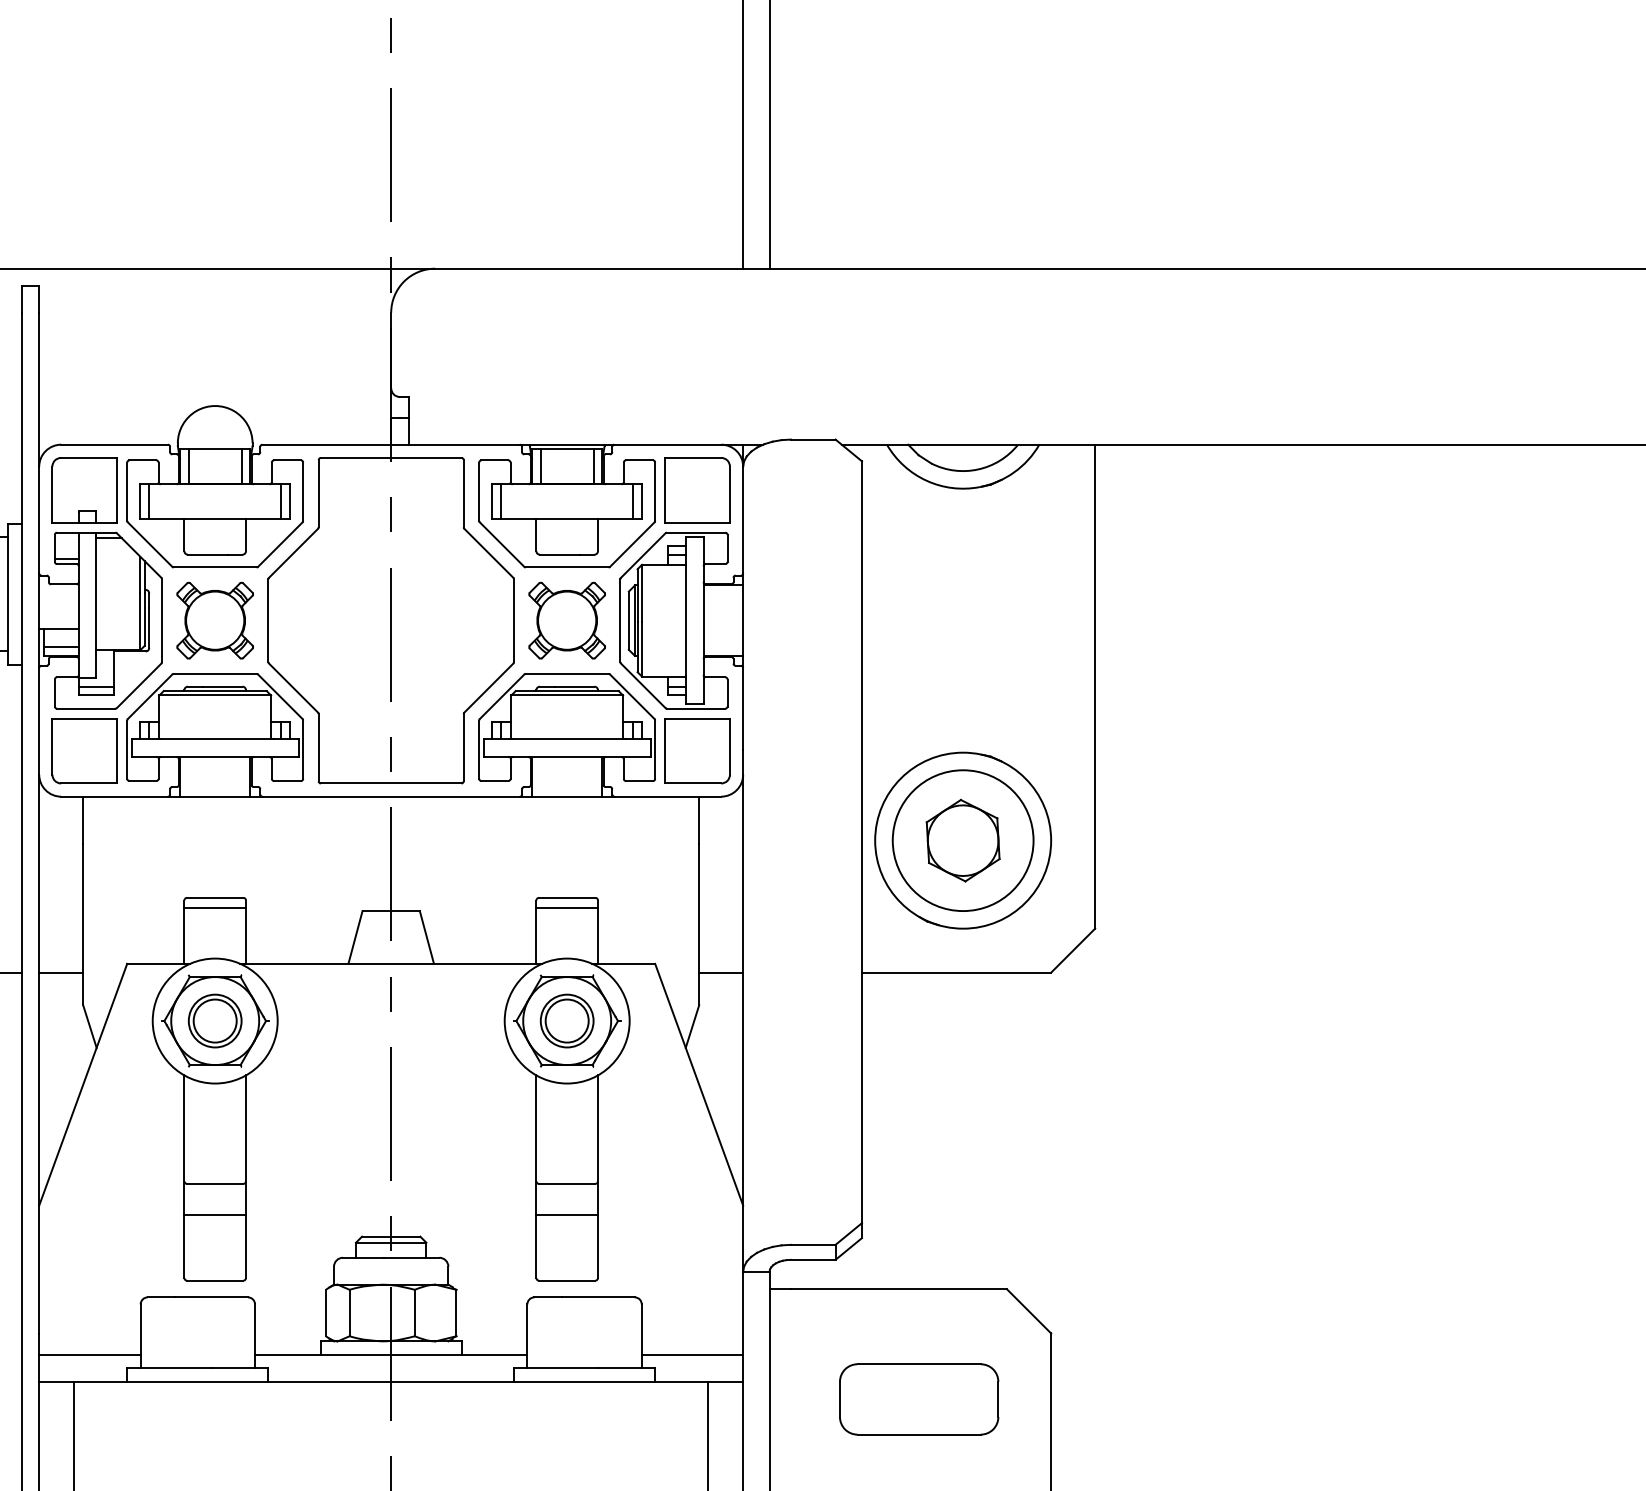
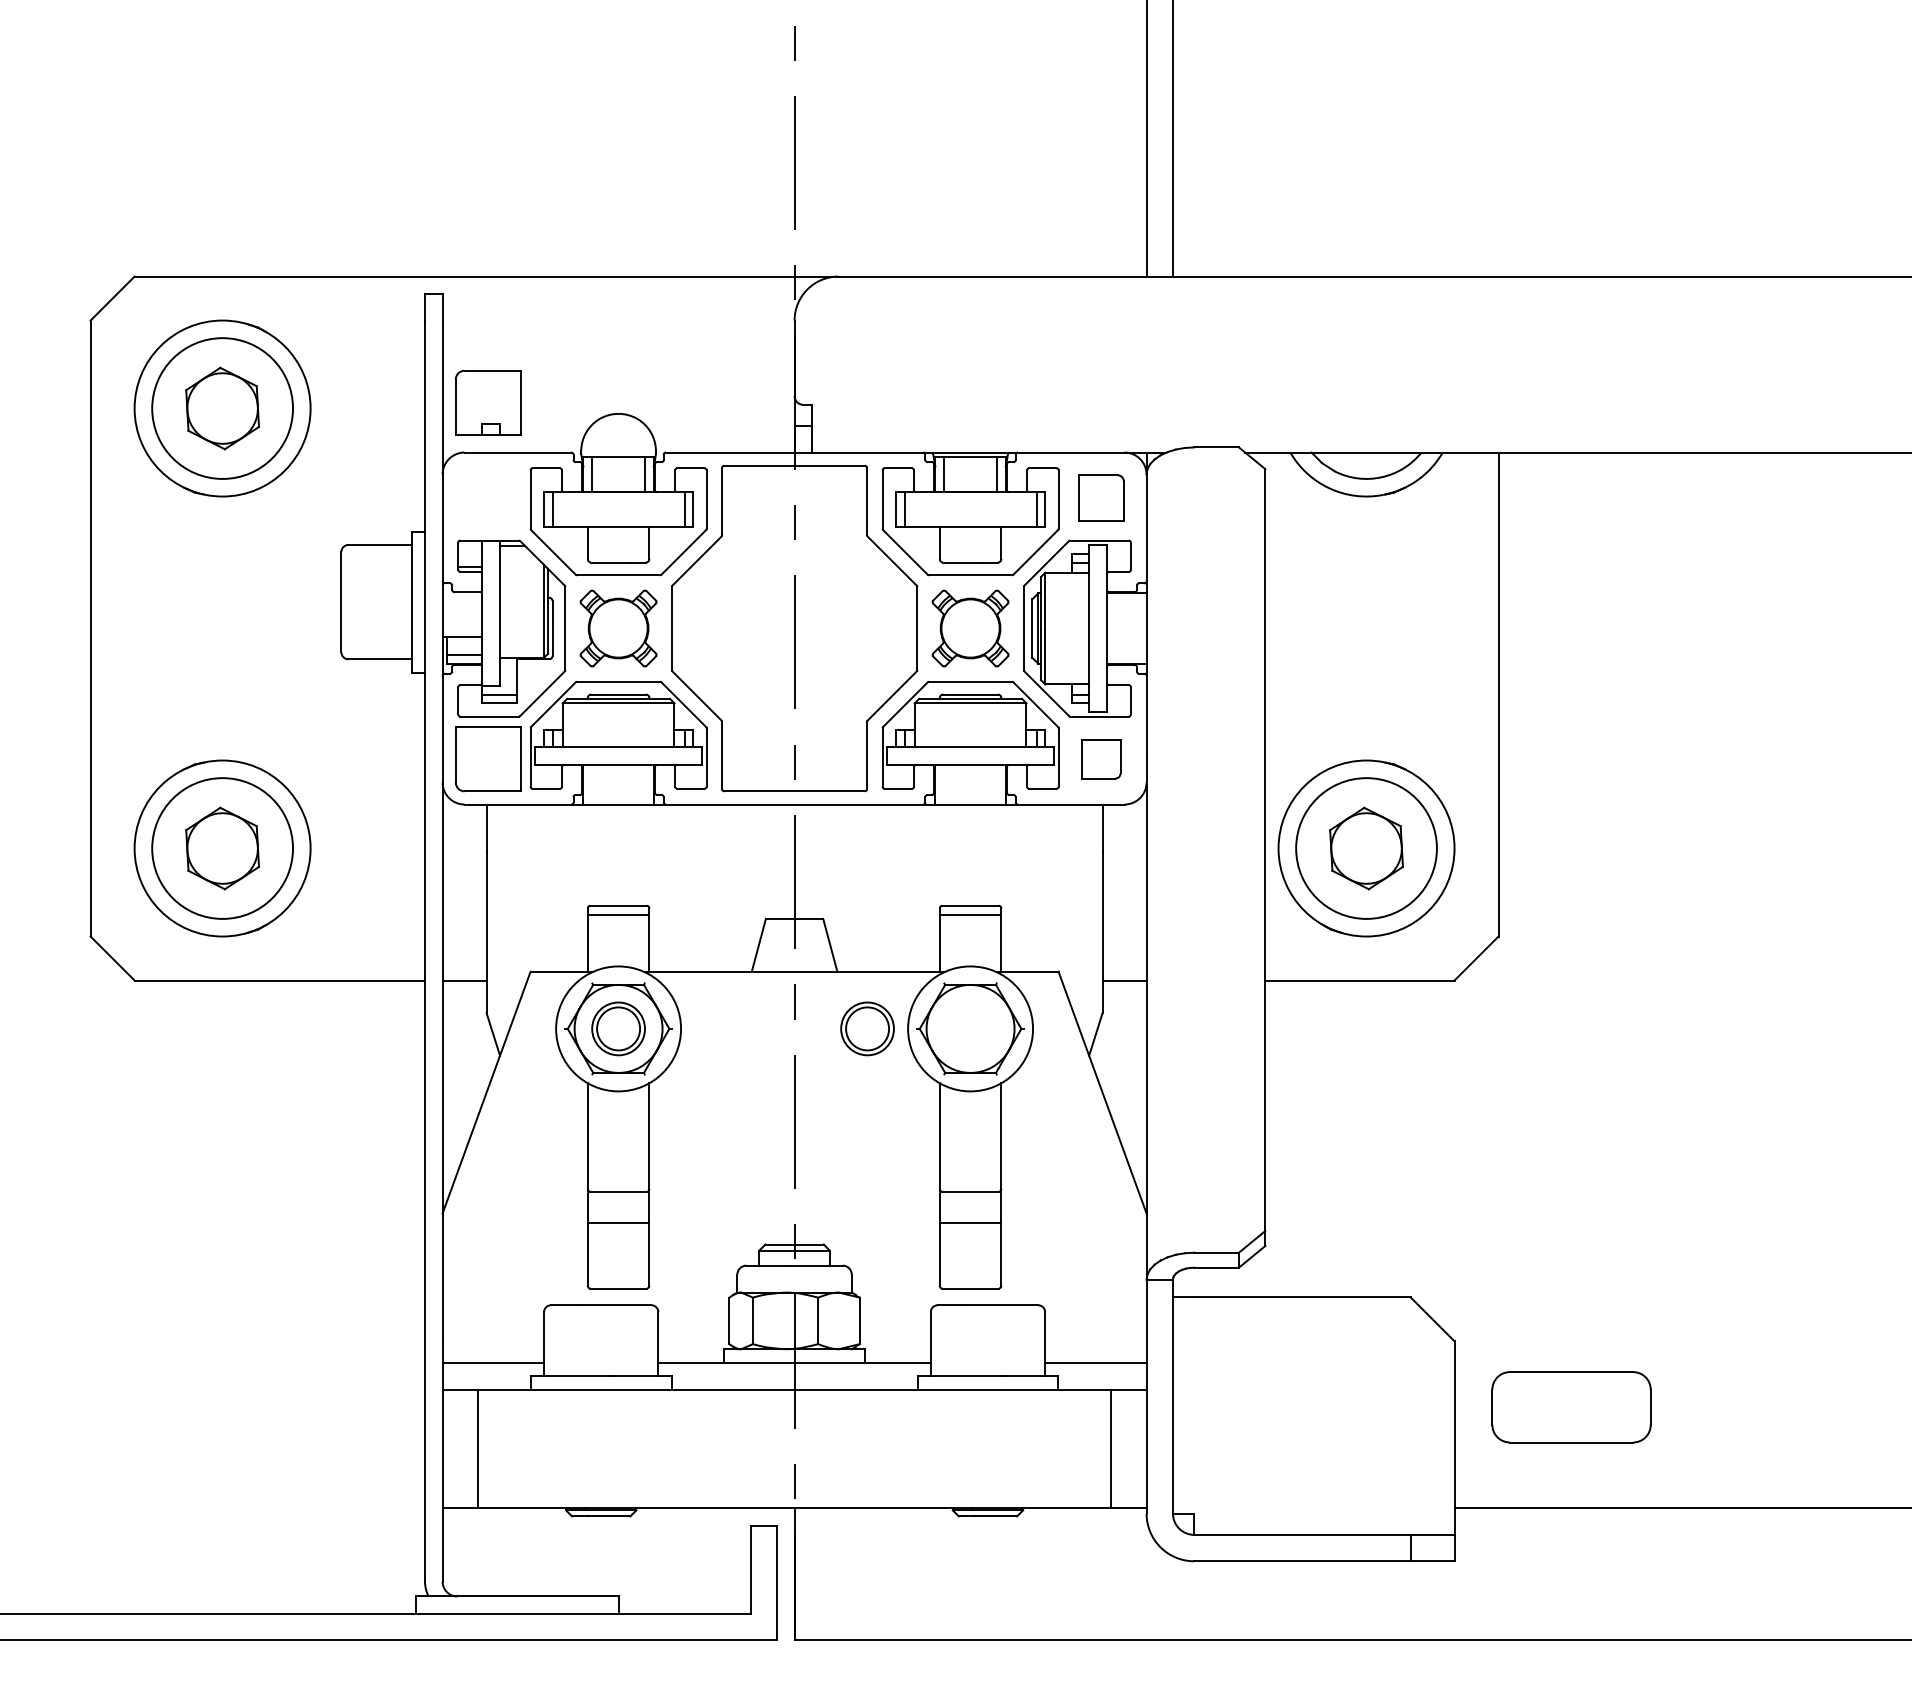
part: (85, 489) -> (488, 402), moved
part: (698, 489) -> (1101, 497), size x0.7
part: (698, 751) -> (1101, 759), size x0.6
part: (567, 1020) -> (867, 1028), moved
part: (919, 1399) -> (1571, 1407), moved

